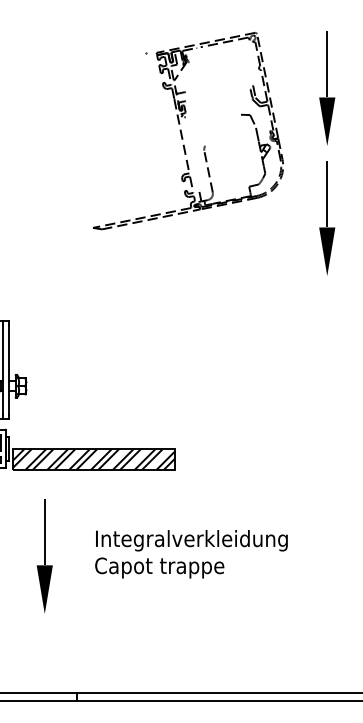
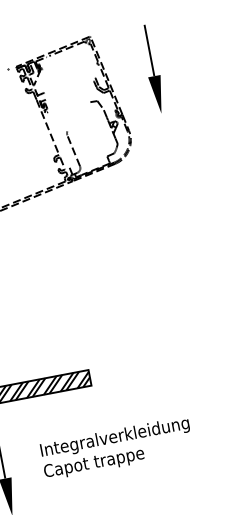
part: (327, 218) -> (172, 169), removed

